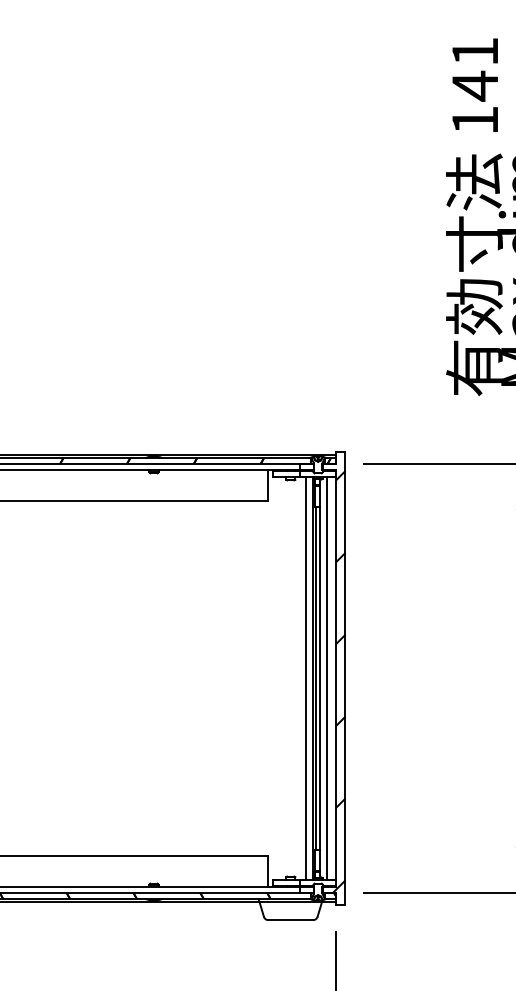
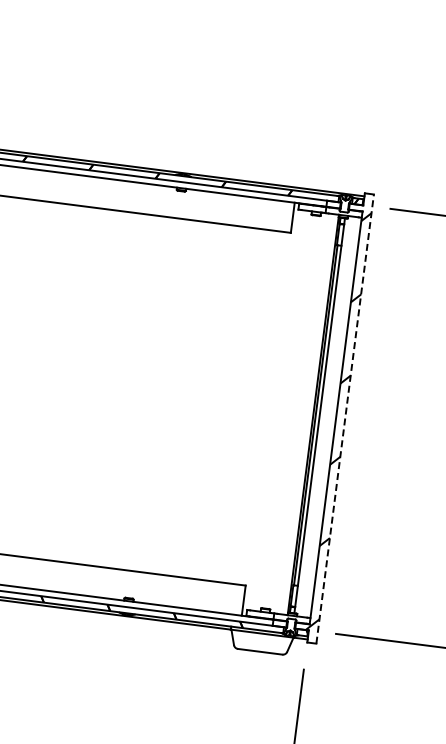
line: (345, 677) -> (345, 418), solid -> dashed
line: (305, 678) -> (305, 414), removed
line: (327, 678) -> (327, 416), removed

